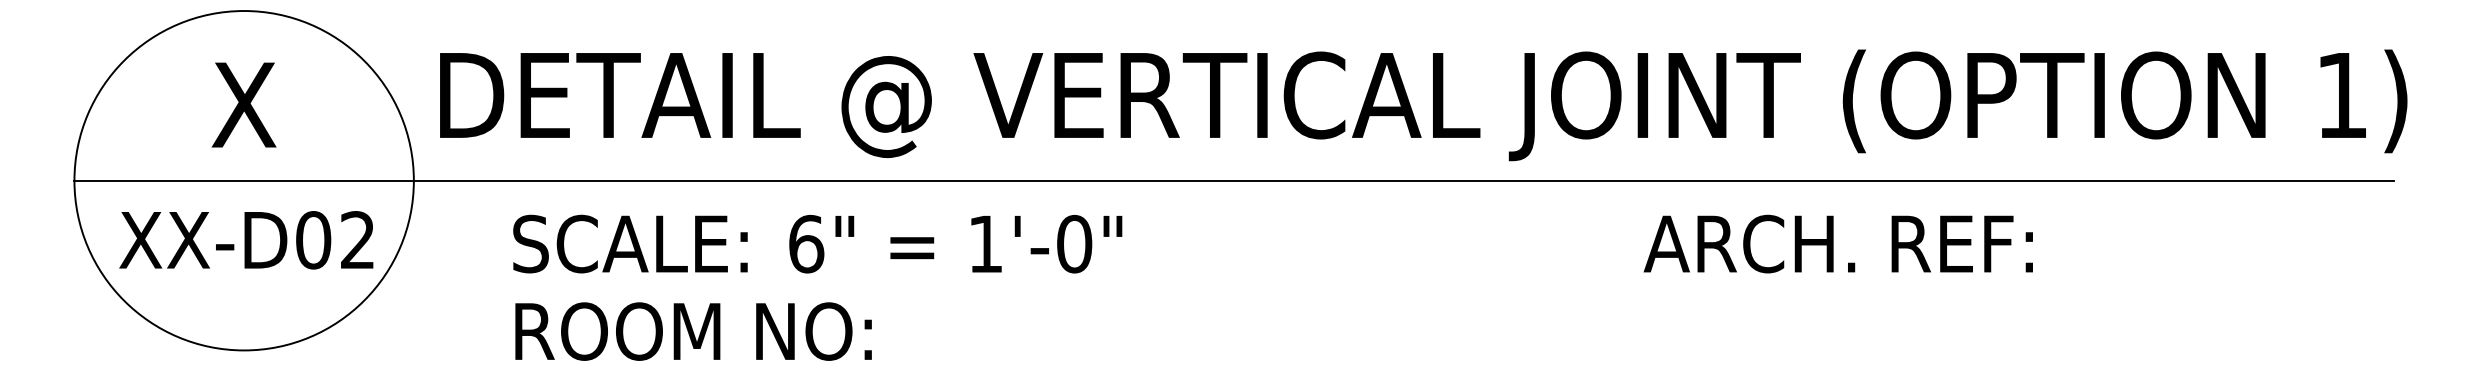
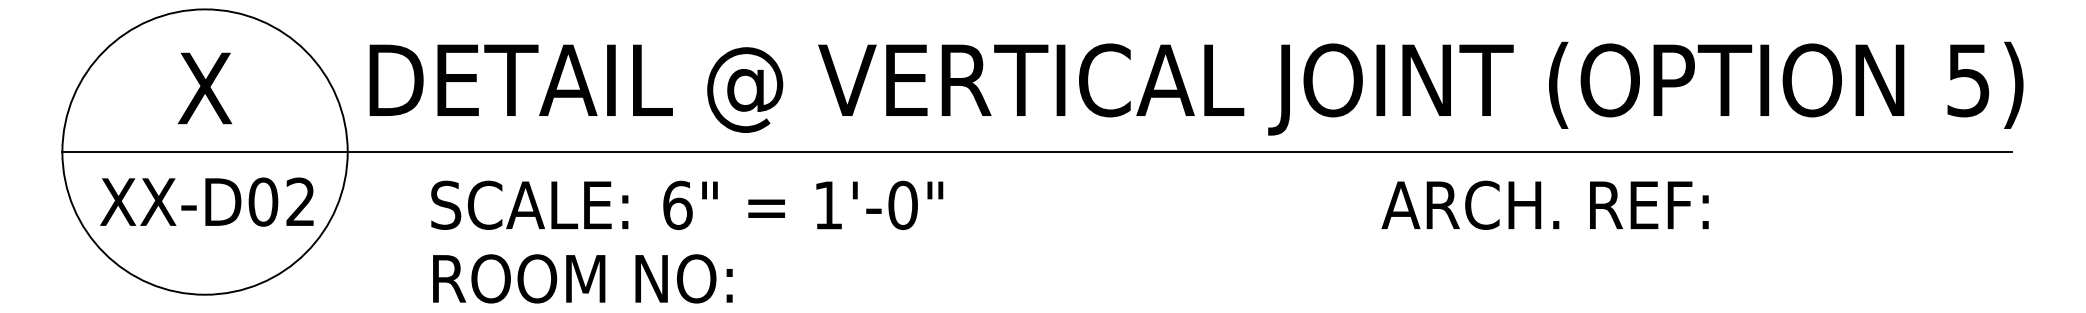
text: (2341, 96) -> (1968, 81), 1) -> 5)

